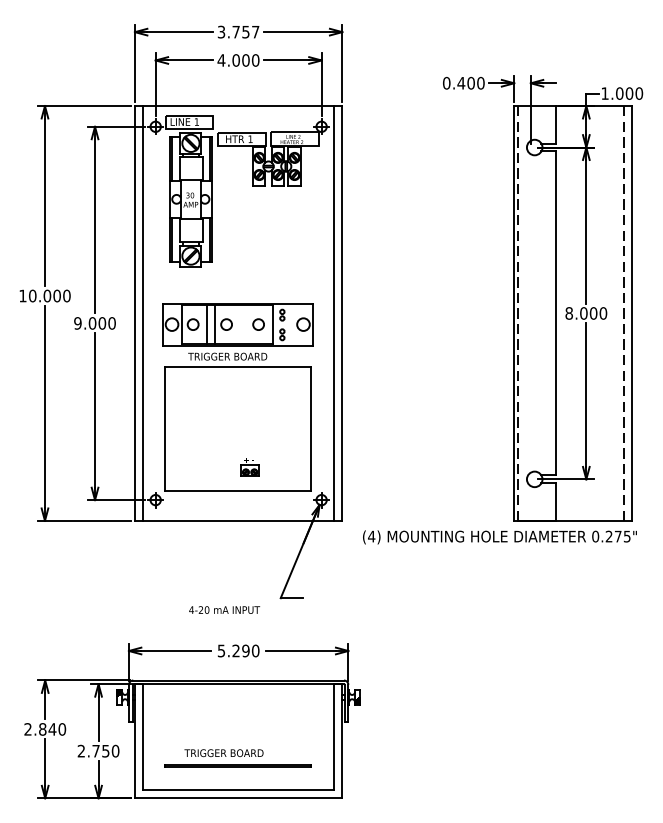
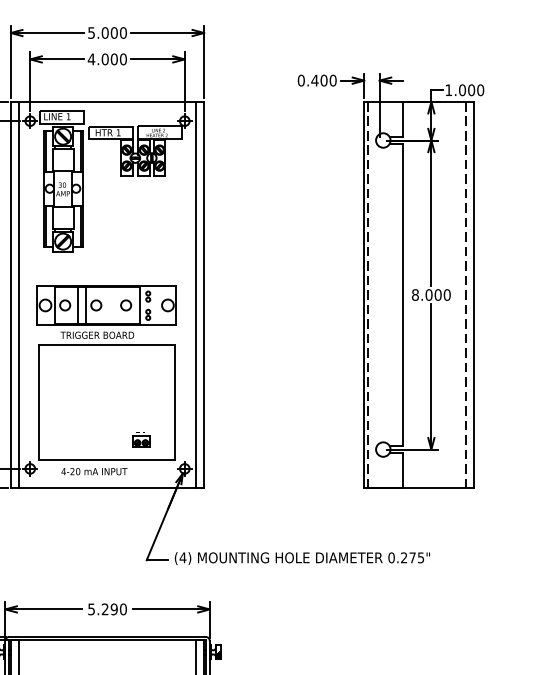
text: (238, 31) -> (107, 32), 3.757 -> 5.000
part: (249, 467) -> (140, 438), moved
text: (499, 537) -> (302, 558), moved
text: (224, 609) -> (94, 471), moved

